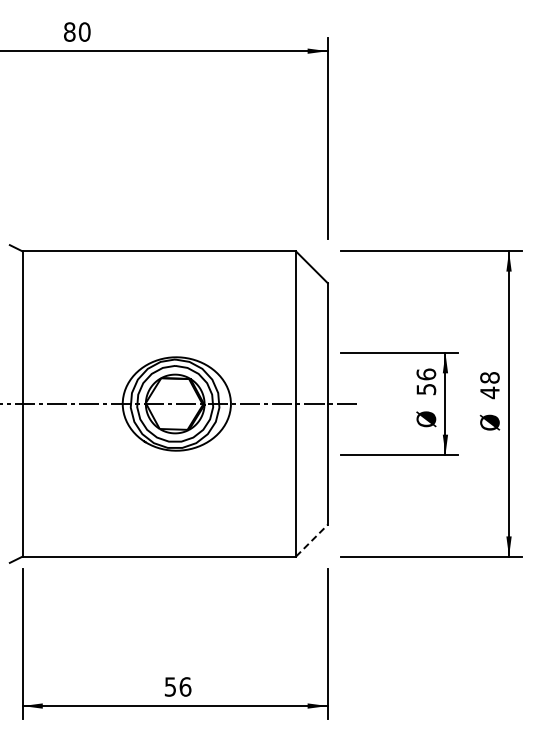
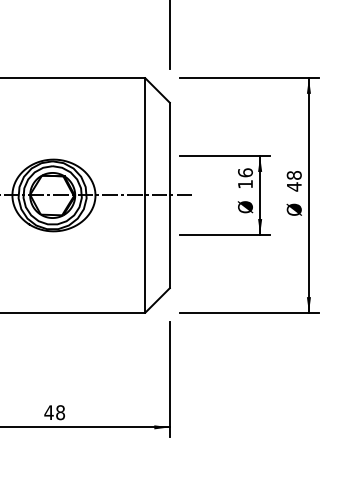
text: (426, 389) -> (245, 184), 56 -> 16
line: (312, 540) -> (158, 300), dashed -> solid
text: (177, 686) -> (54, 412), 56 -> 48

